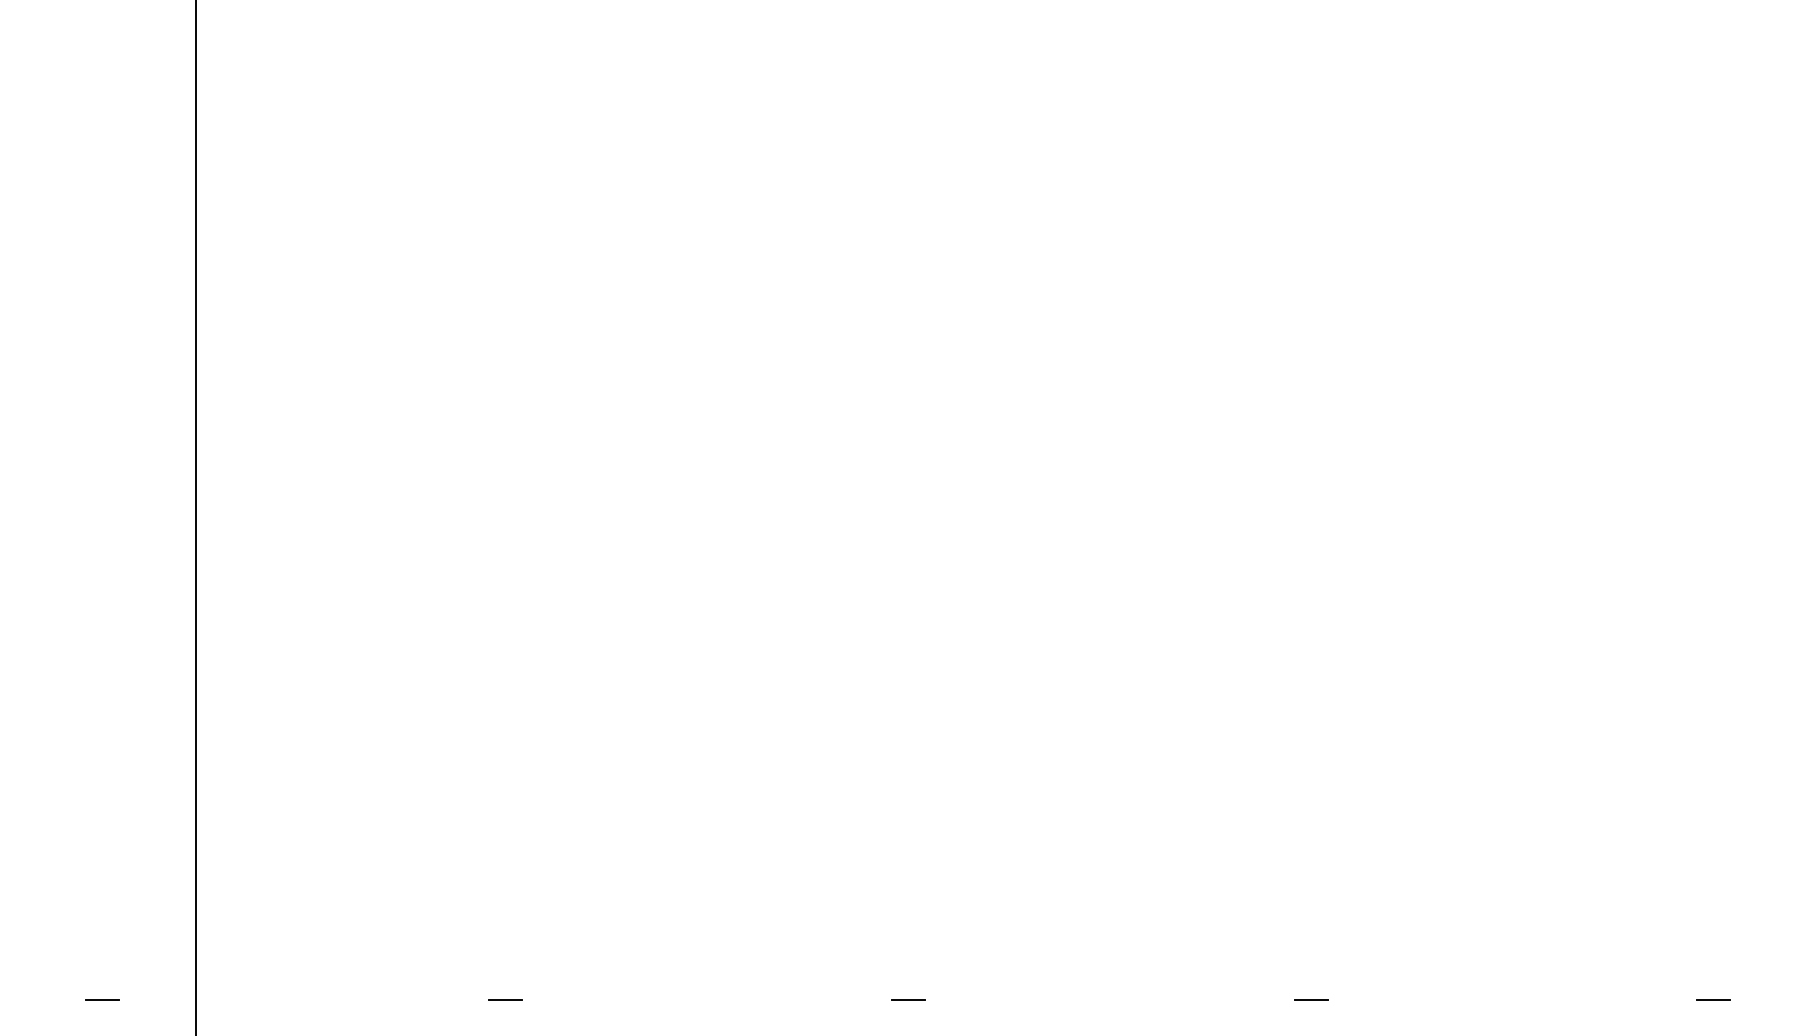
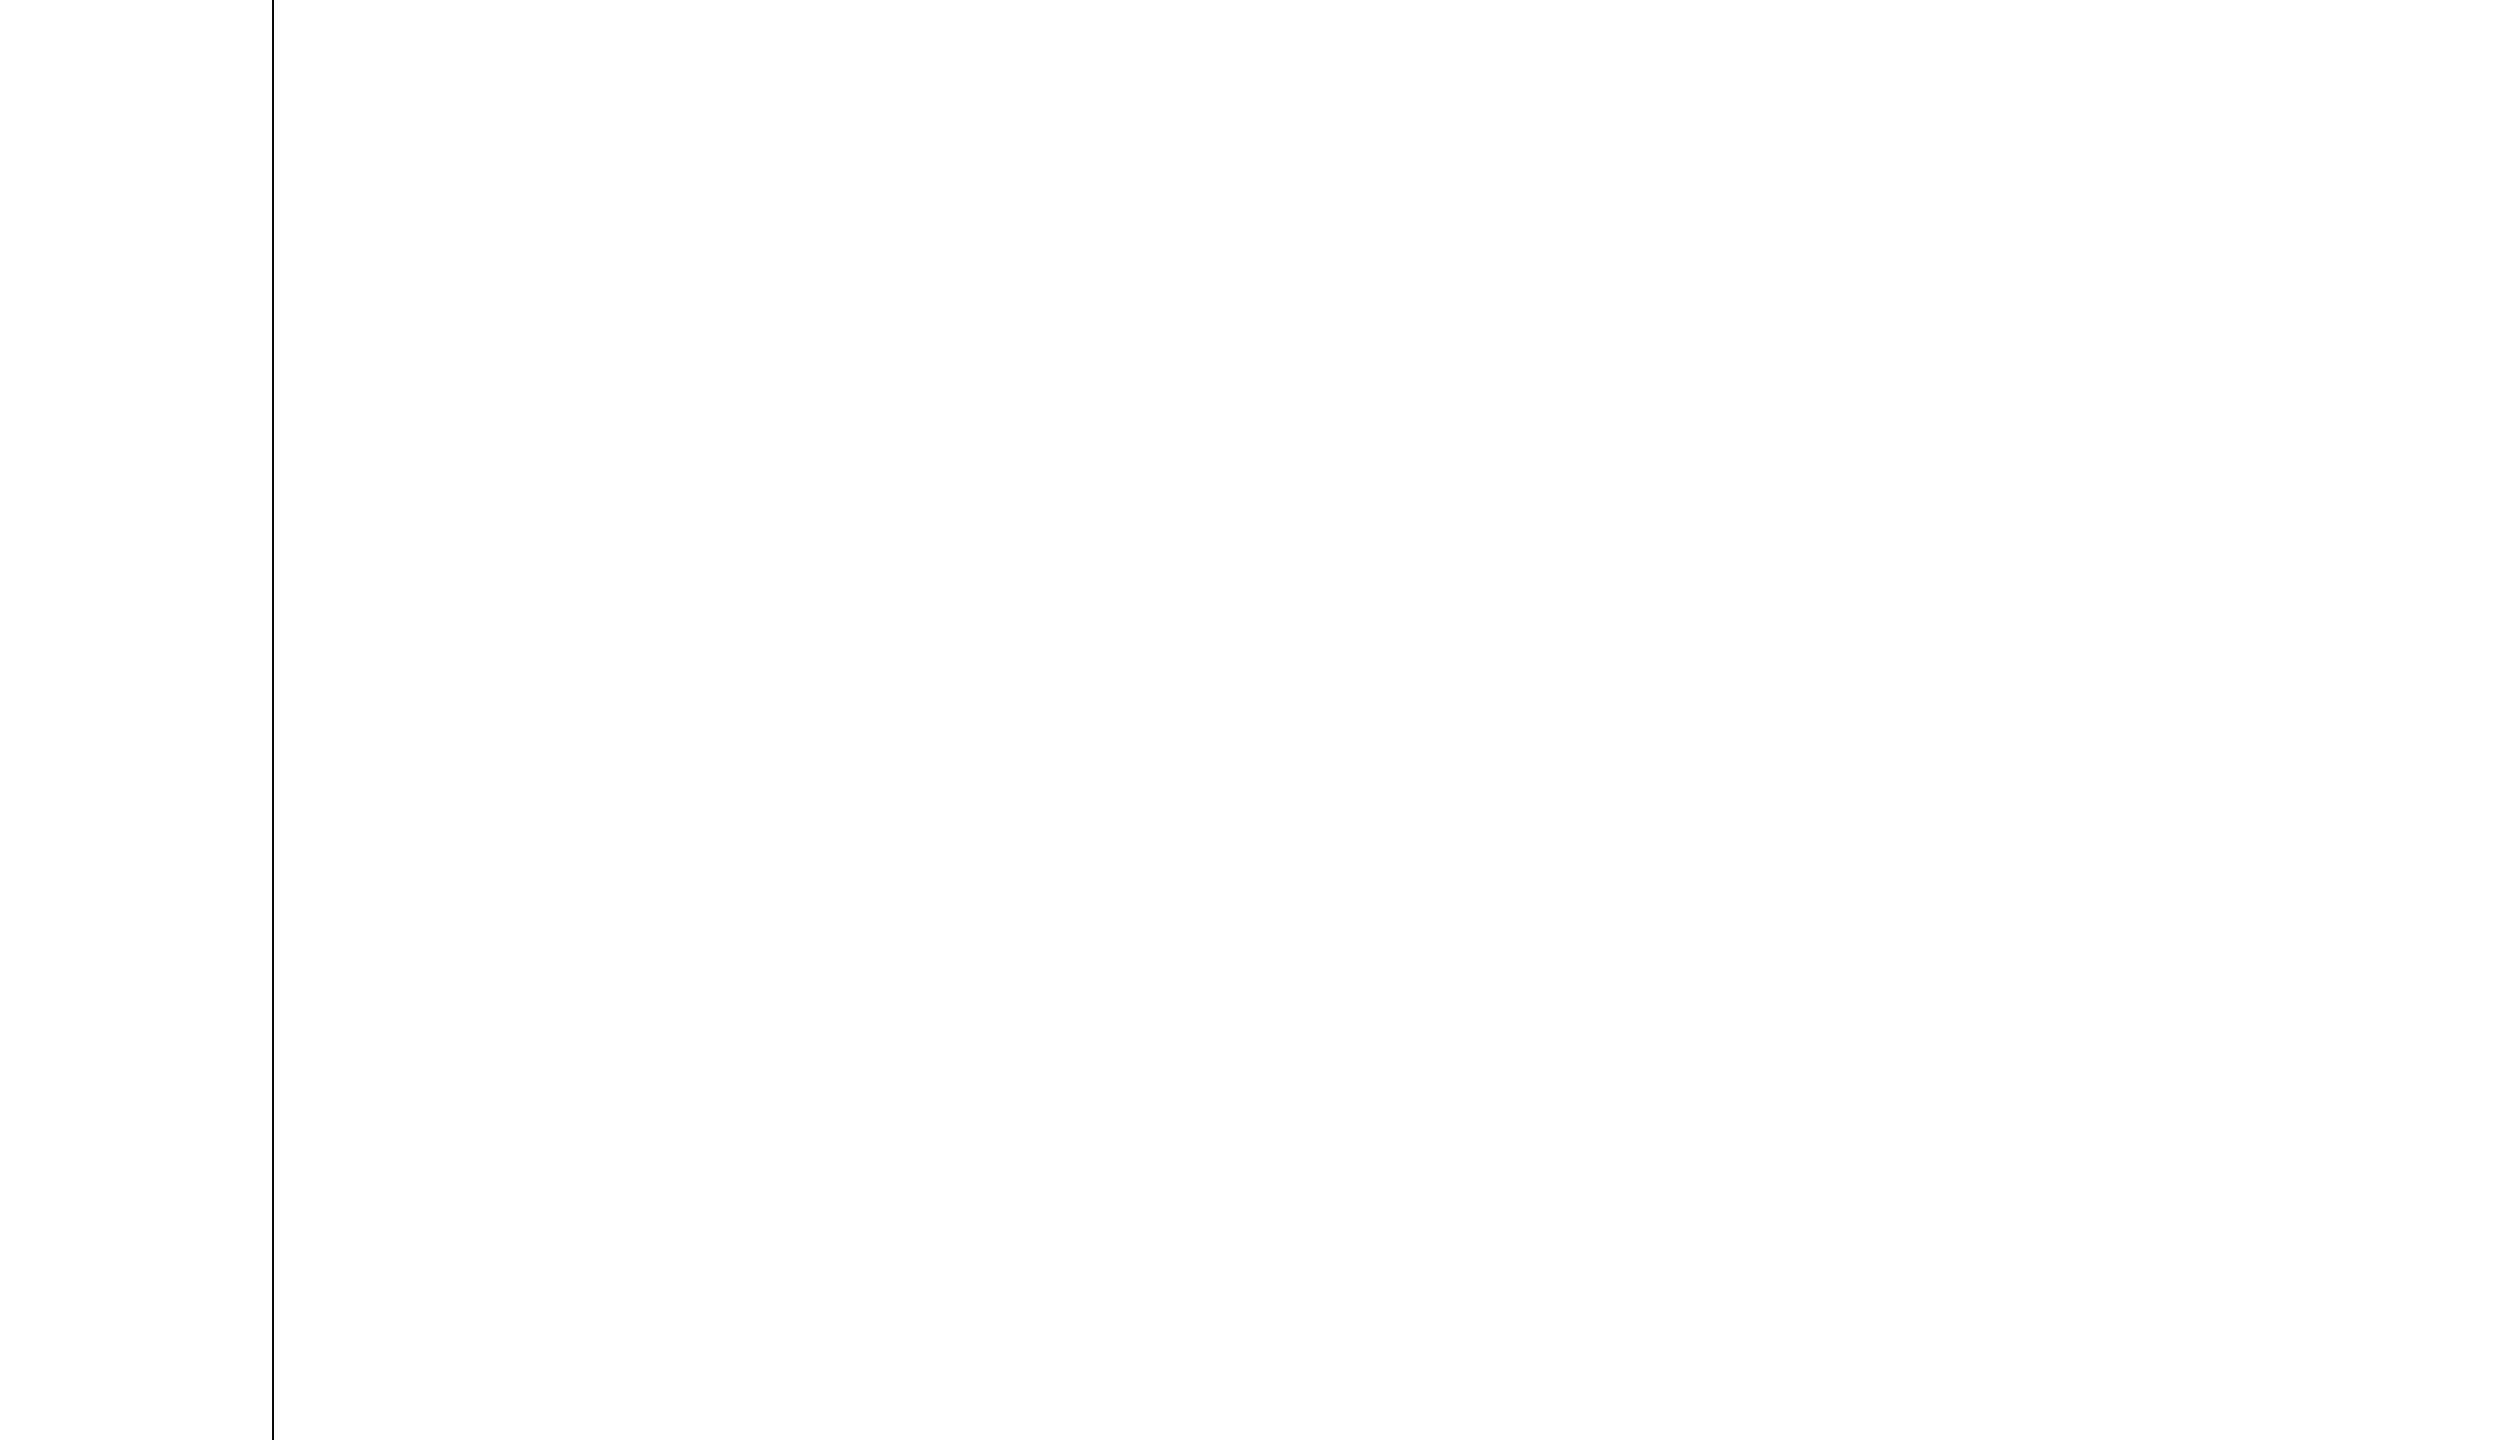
line: (907, 999) -> (1261, 1389), removed
line: (102, 1000) -> (142, 1390), removed
line: (505, 1000) -> (702, 1390), removed
line: (1310, 1000) -> (1821, 1390), removed
line: (1713, 1000) -> (2381, 1390), removed

